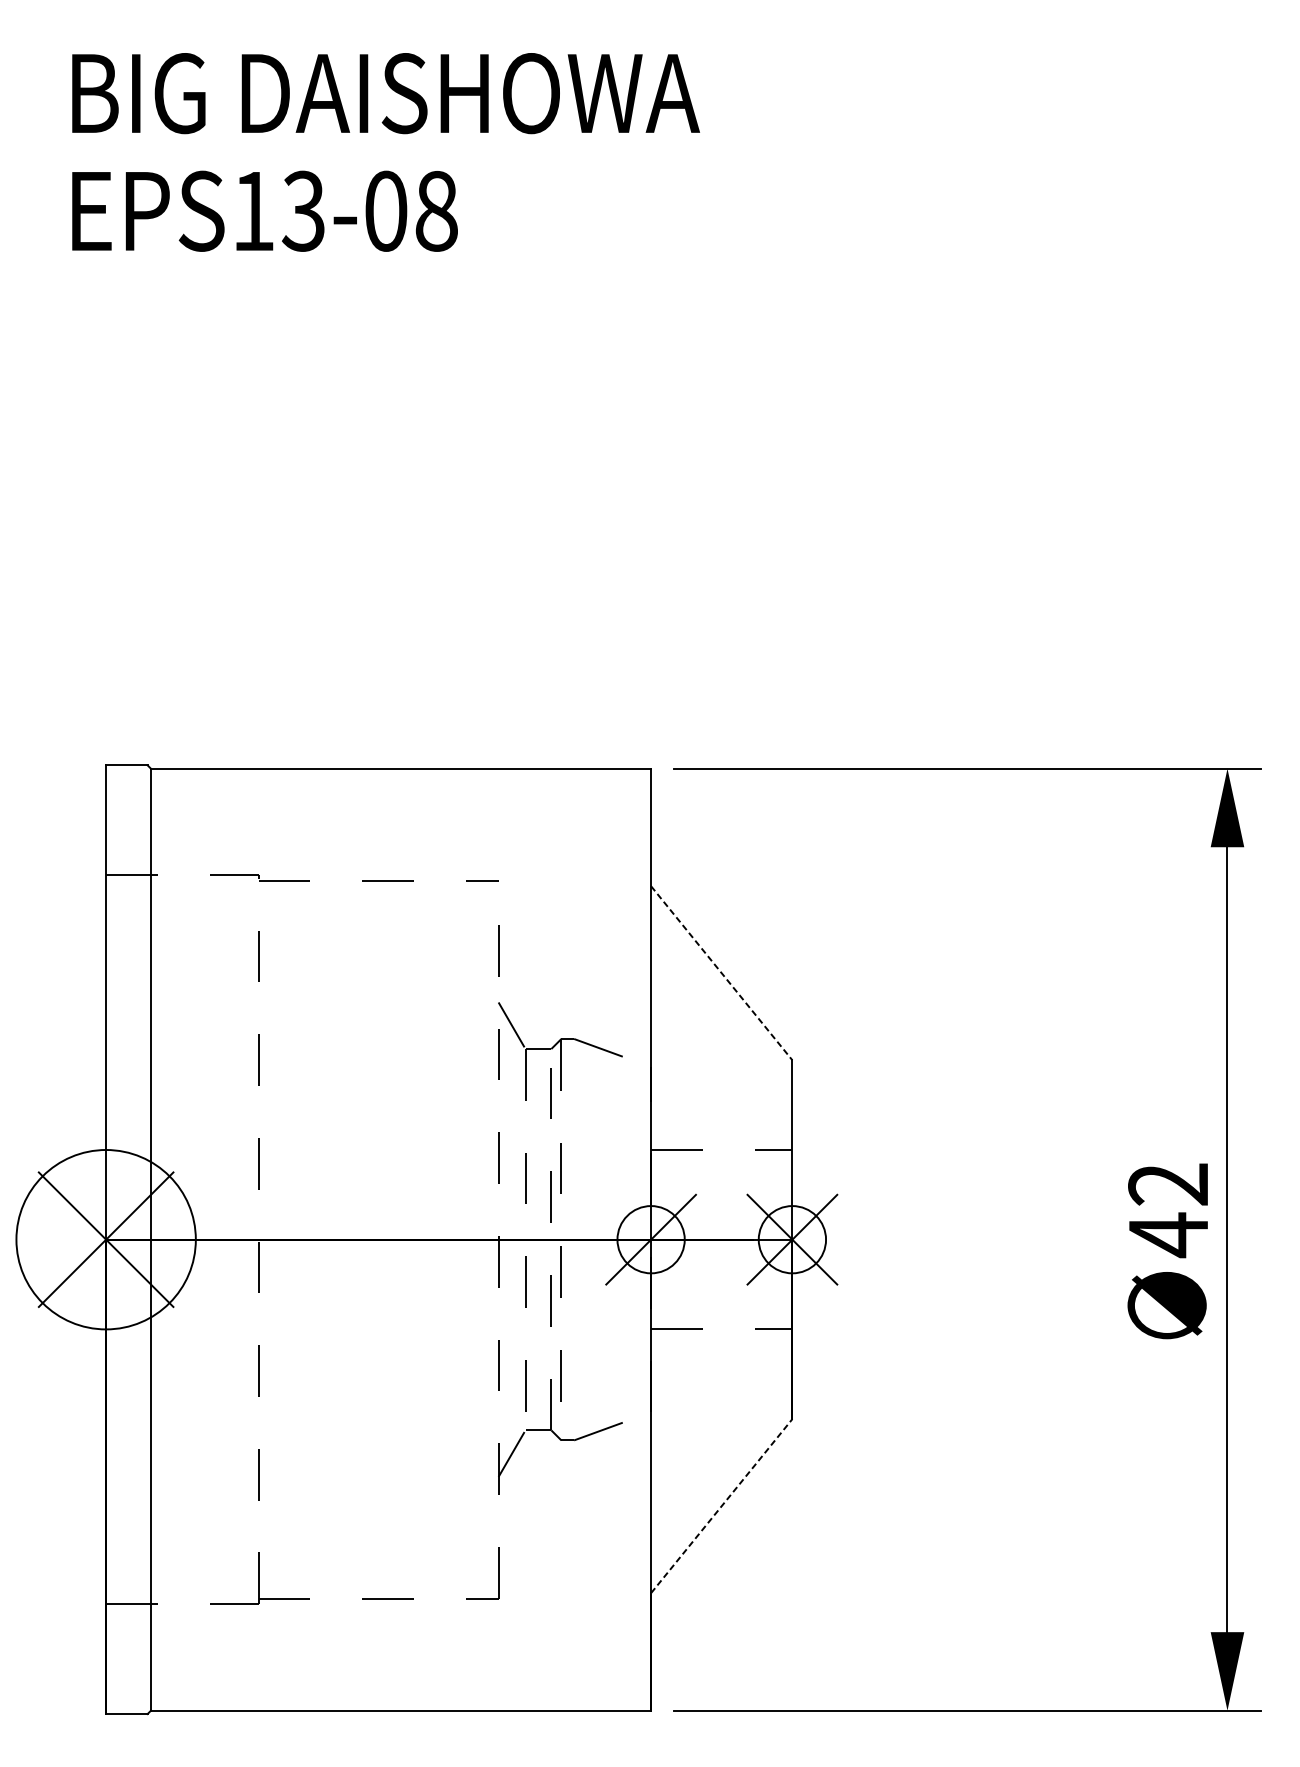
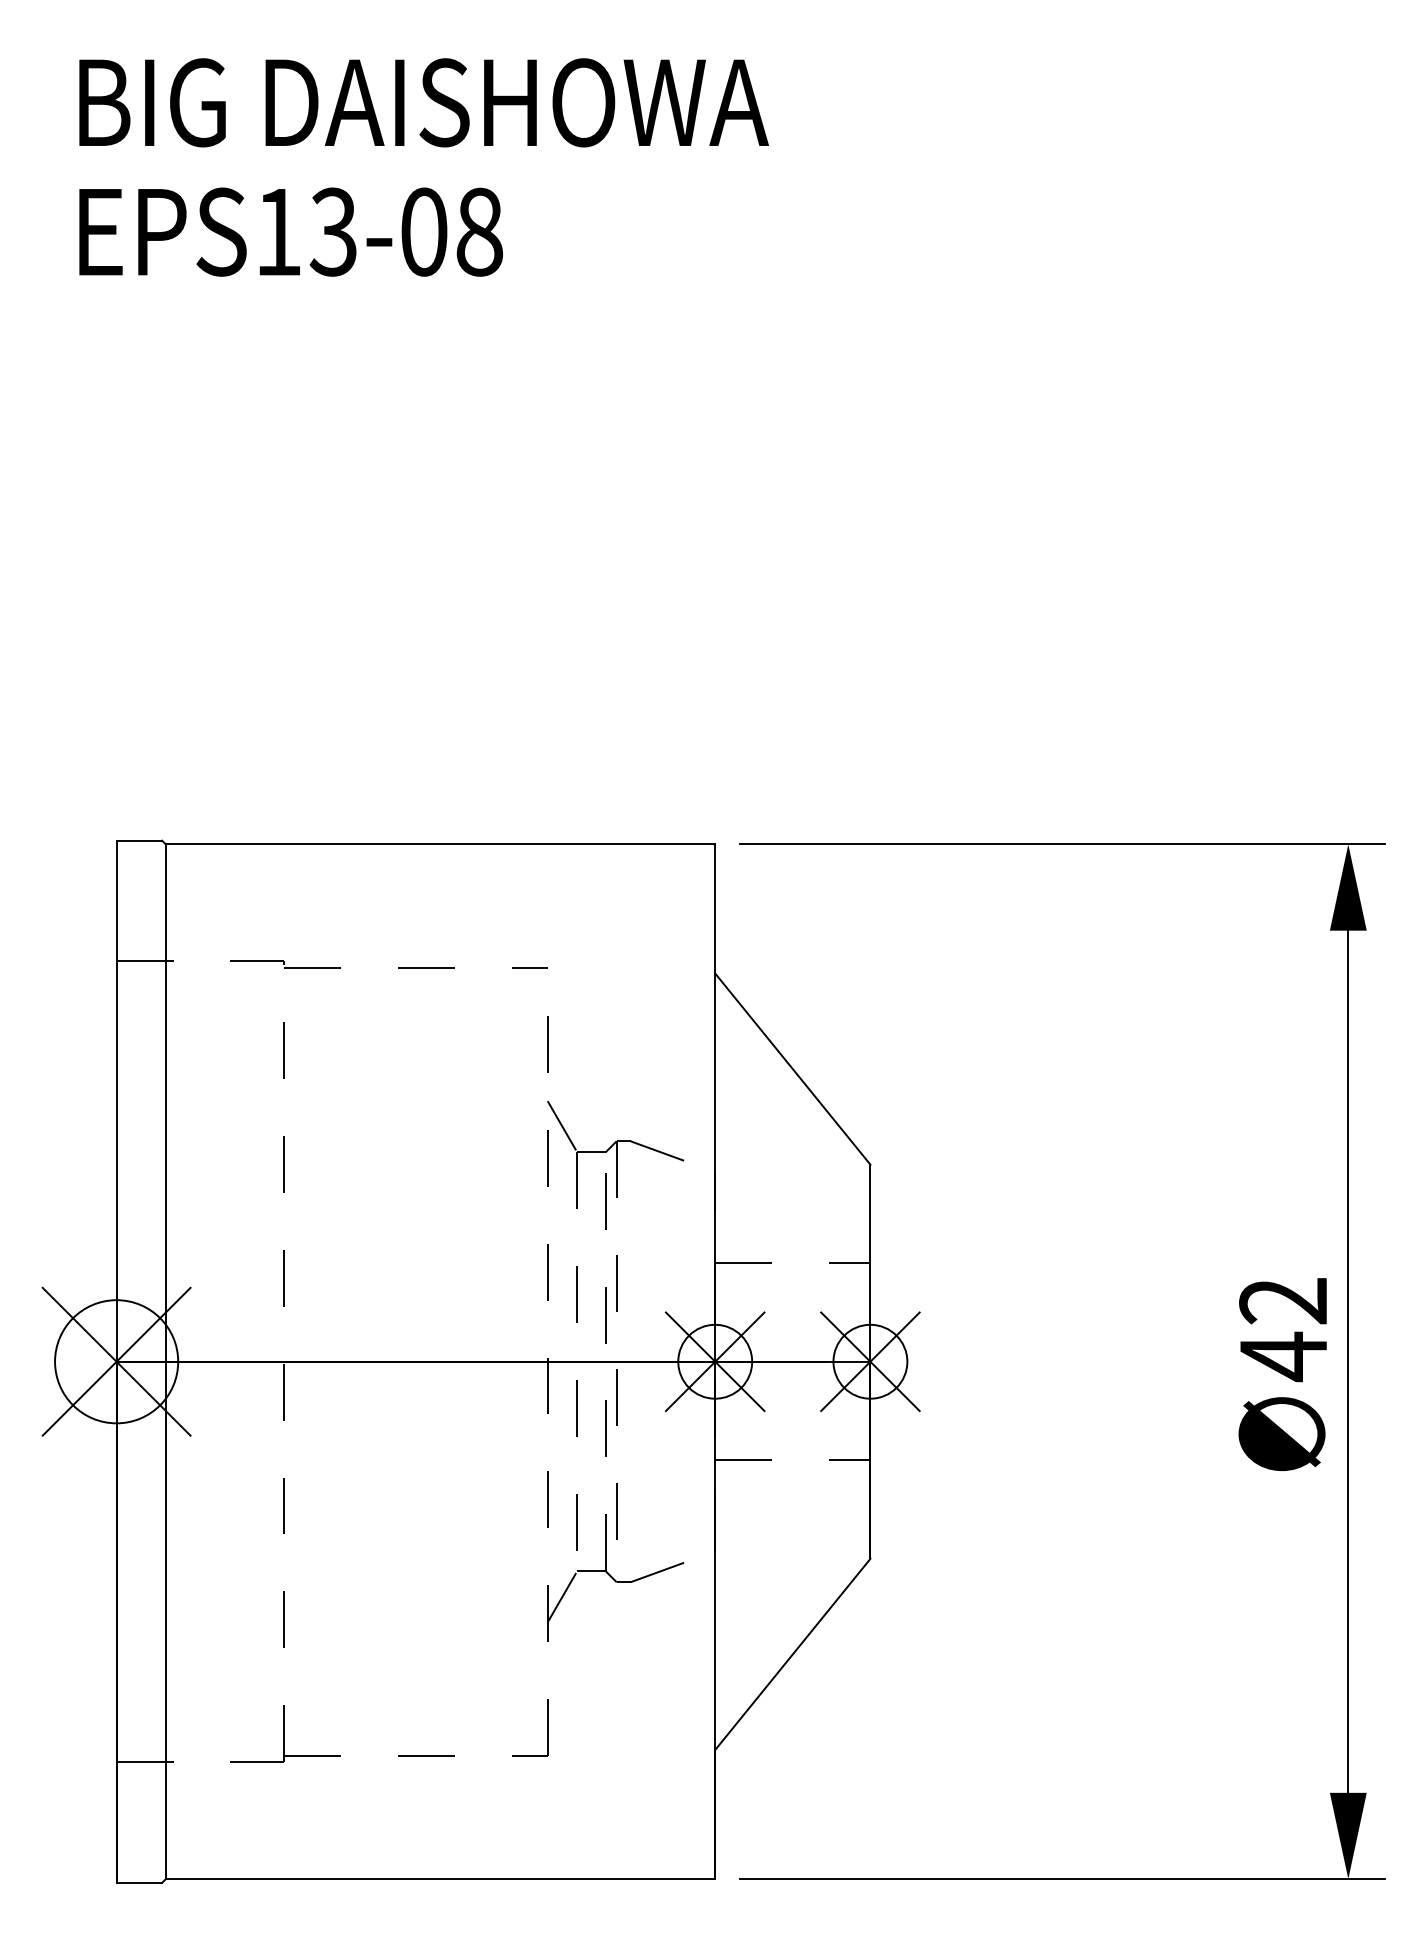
line: (722, 973) -> (793, 1069), dashed -> solid
circle: (106, 1239) -> (116, 1361), size x0.62
line: (650, 1239) -> (714, 1361), added
line: (722, 1506) -> (793, 1654), dashed -> solid

